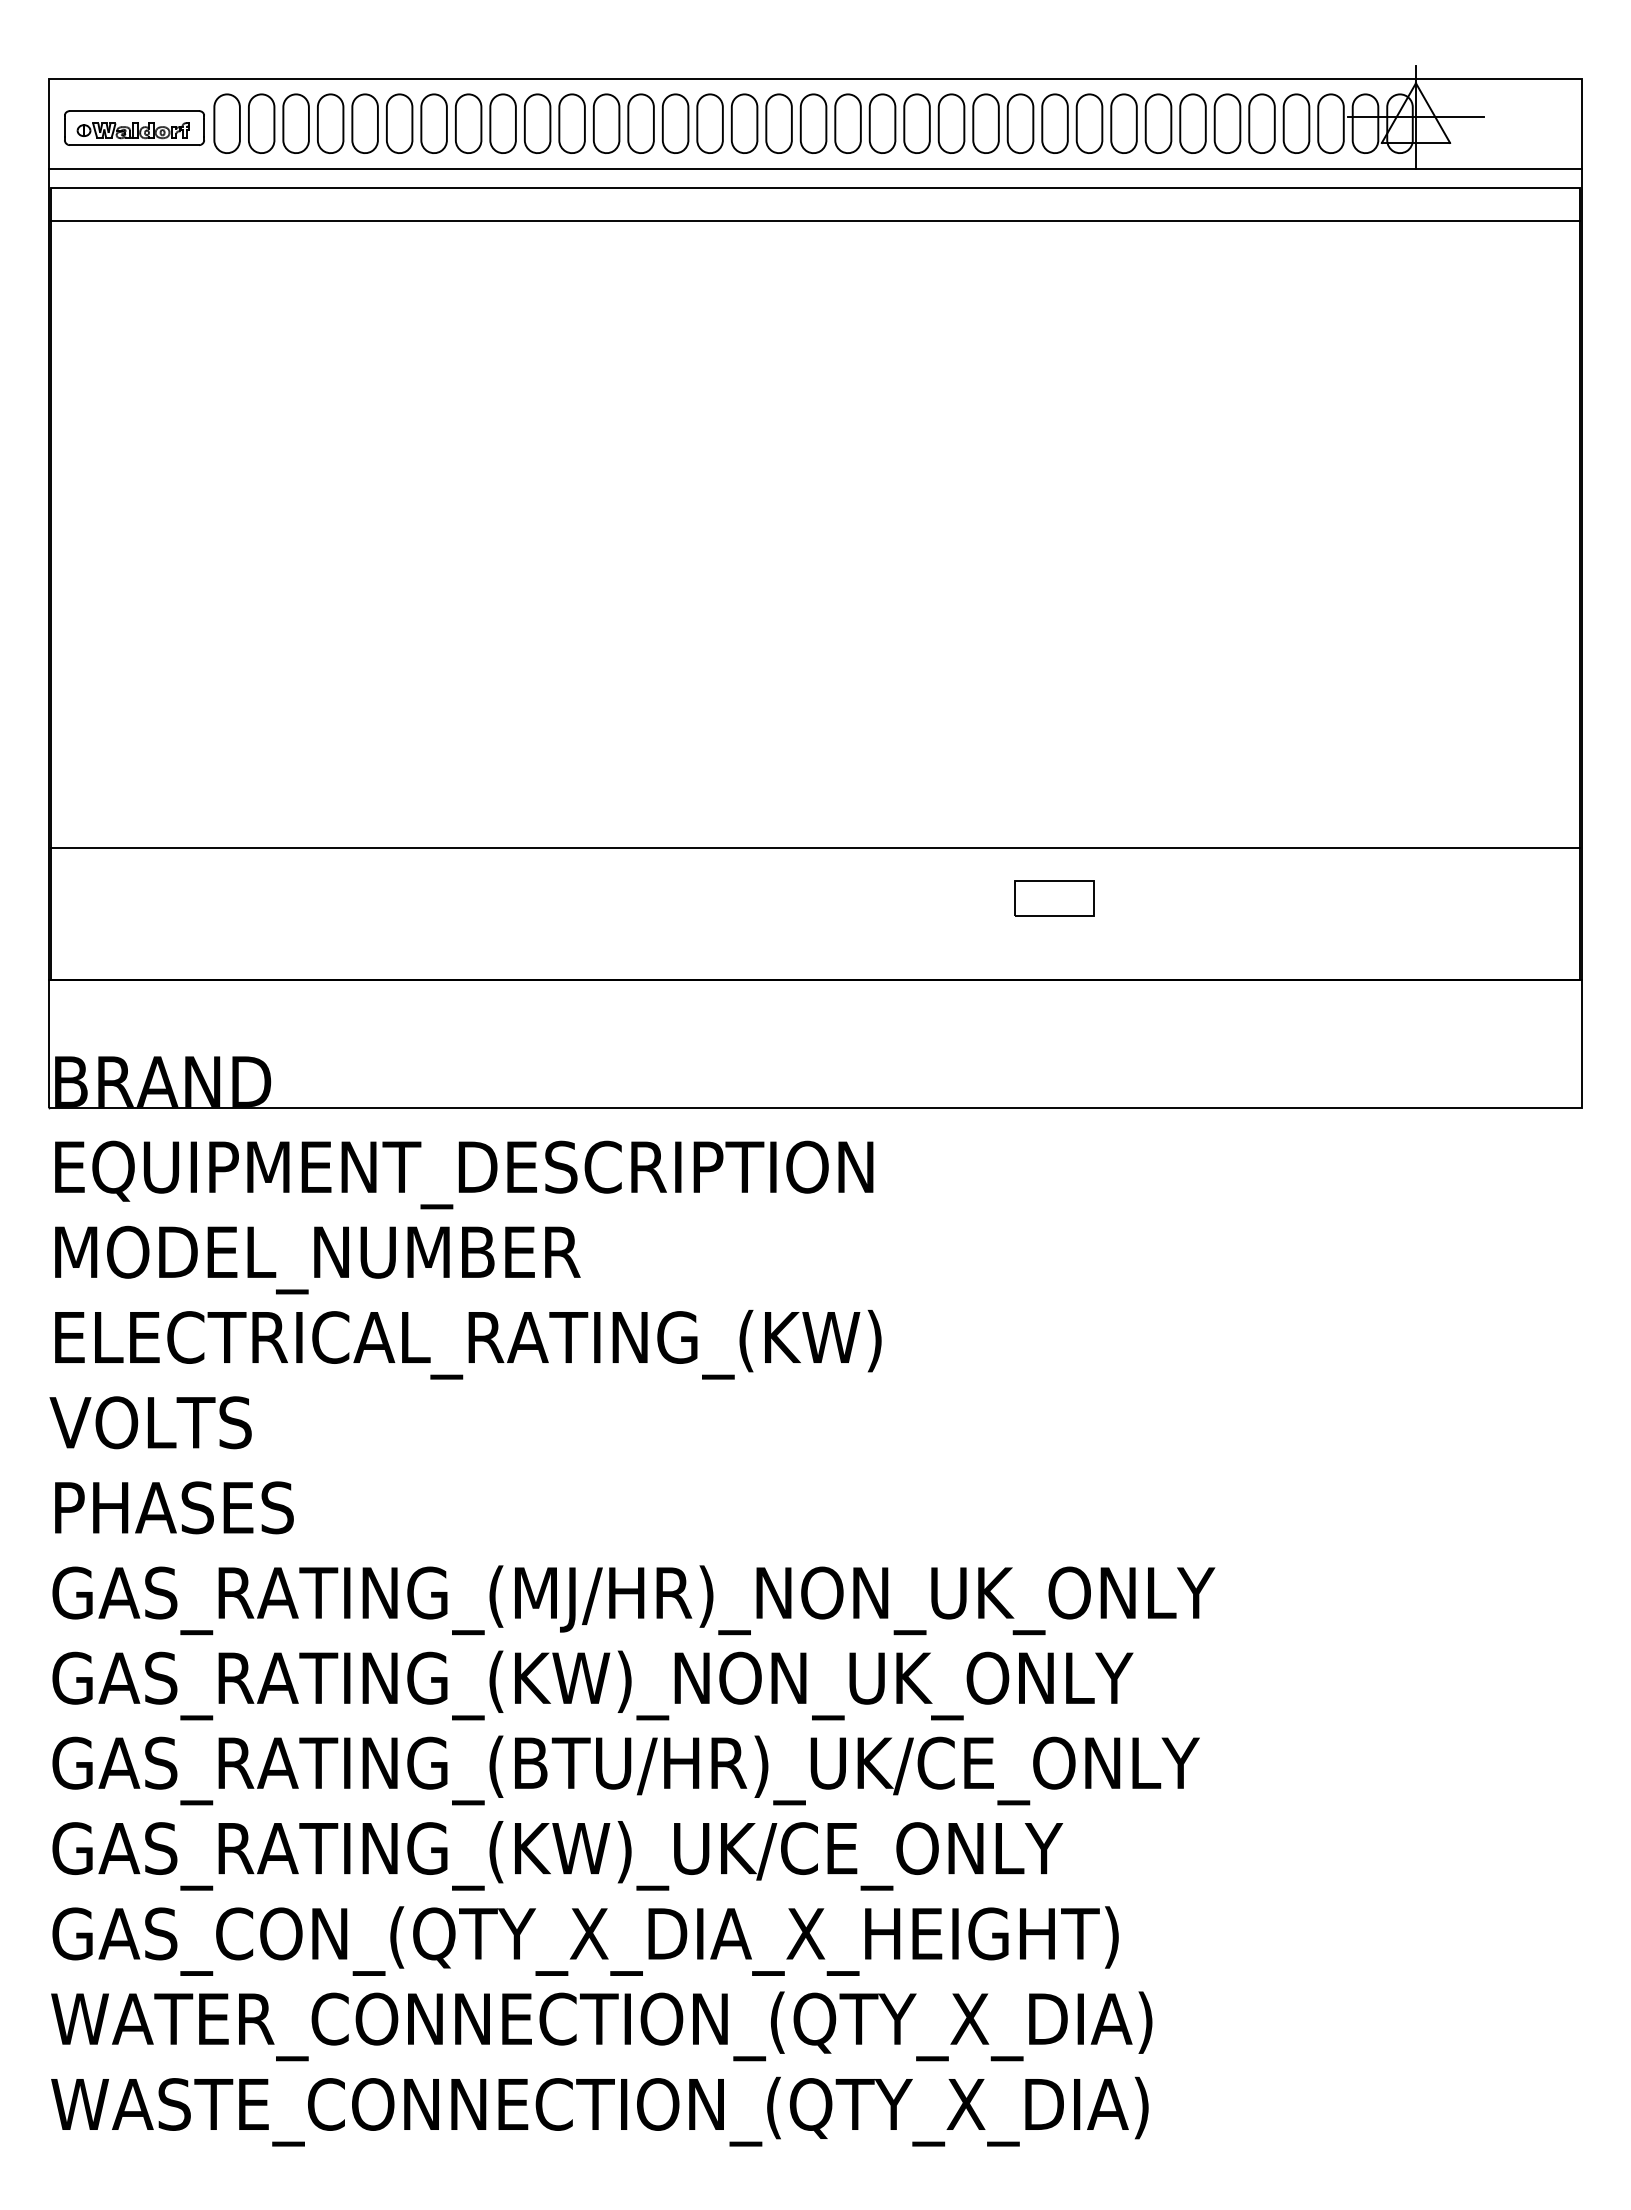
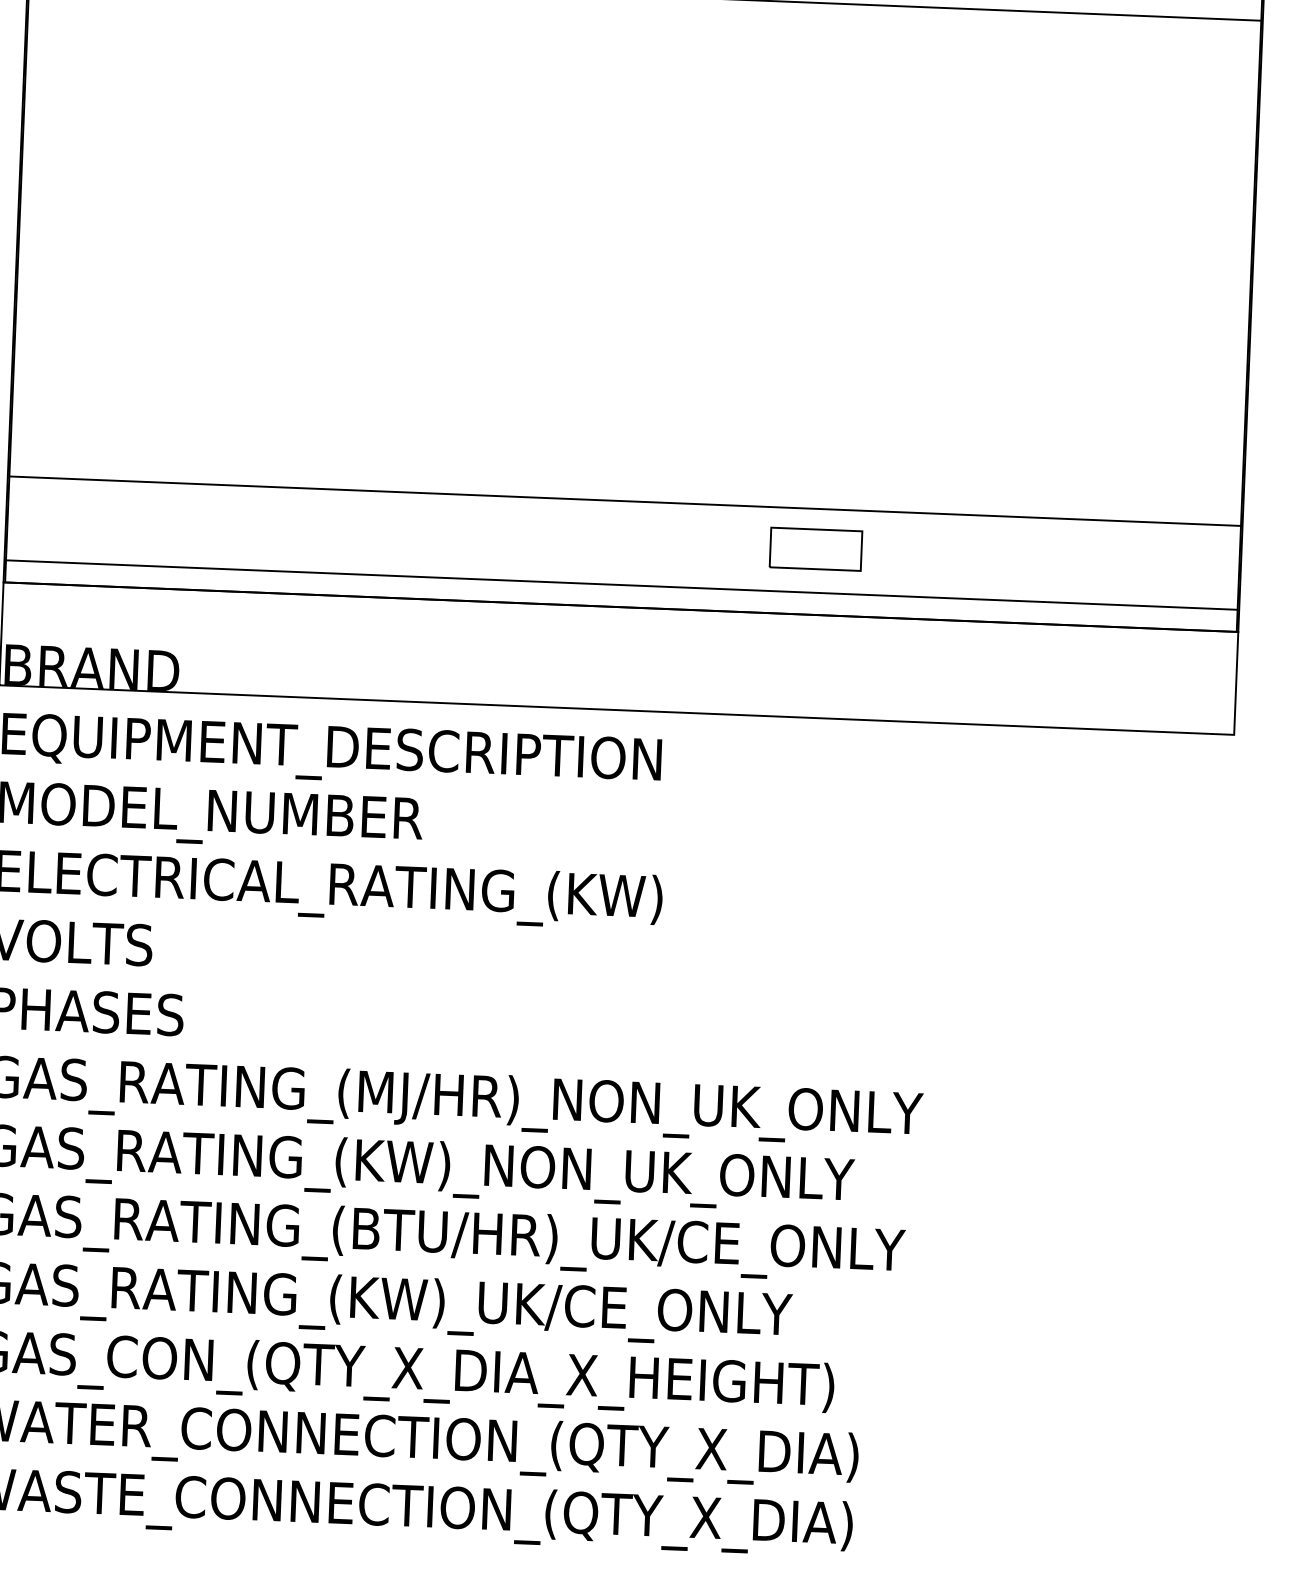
part: (1054, 898) -> (816, 549), size x1.43
line: (815, 952) -> (621, 585), added

